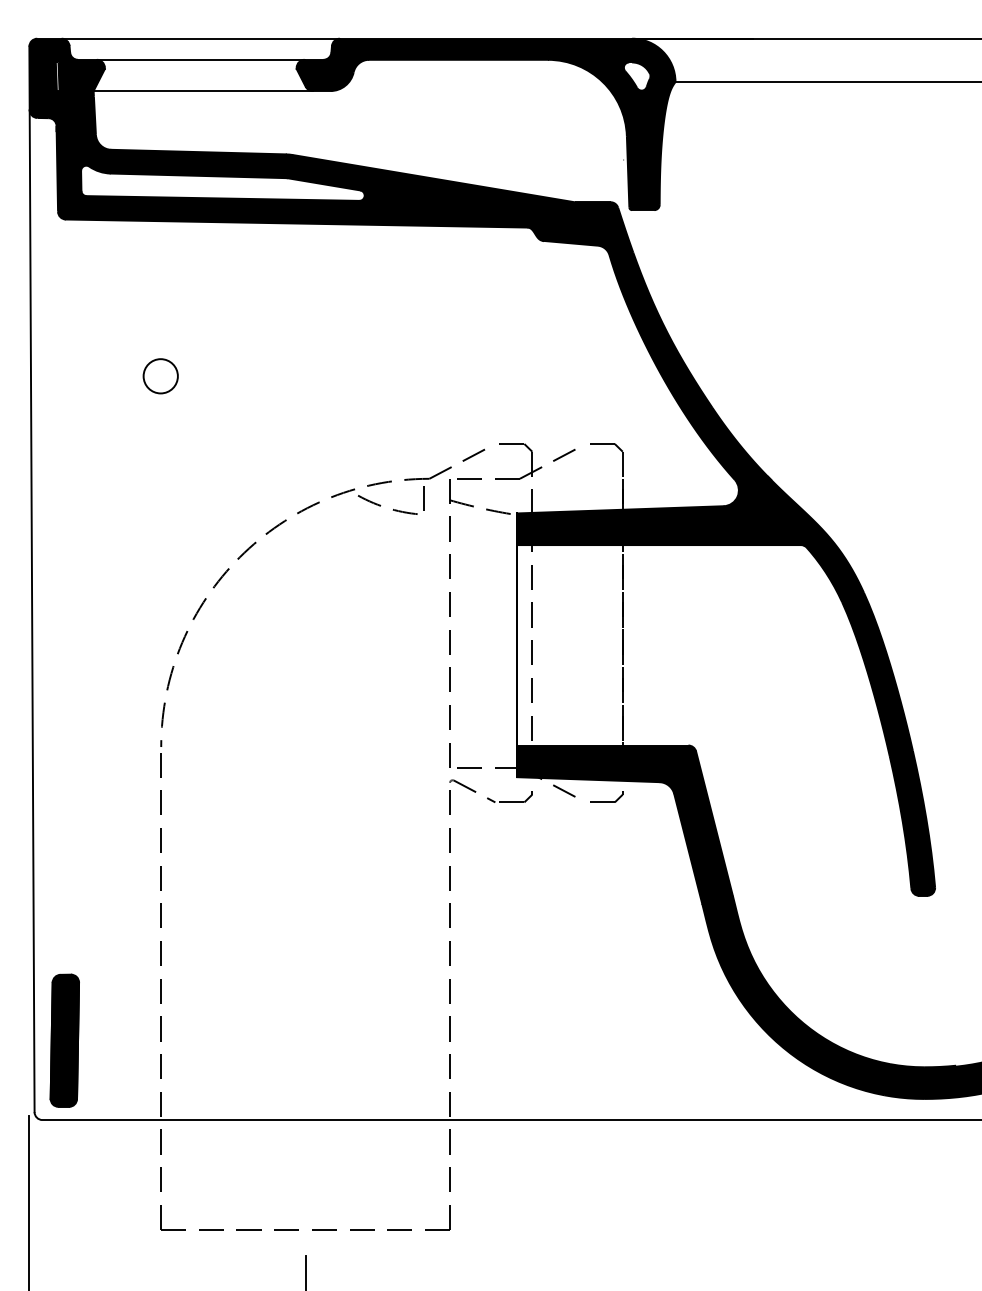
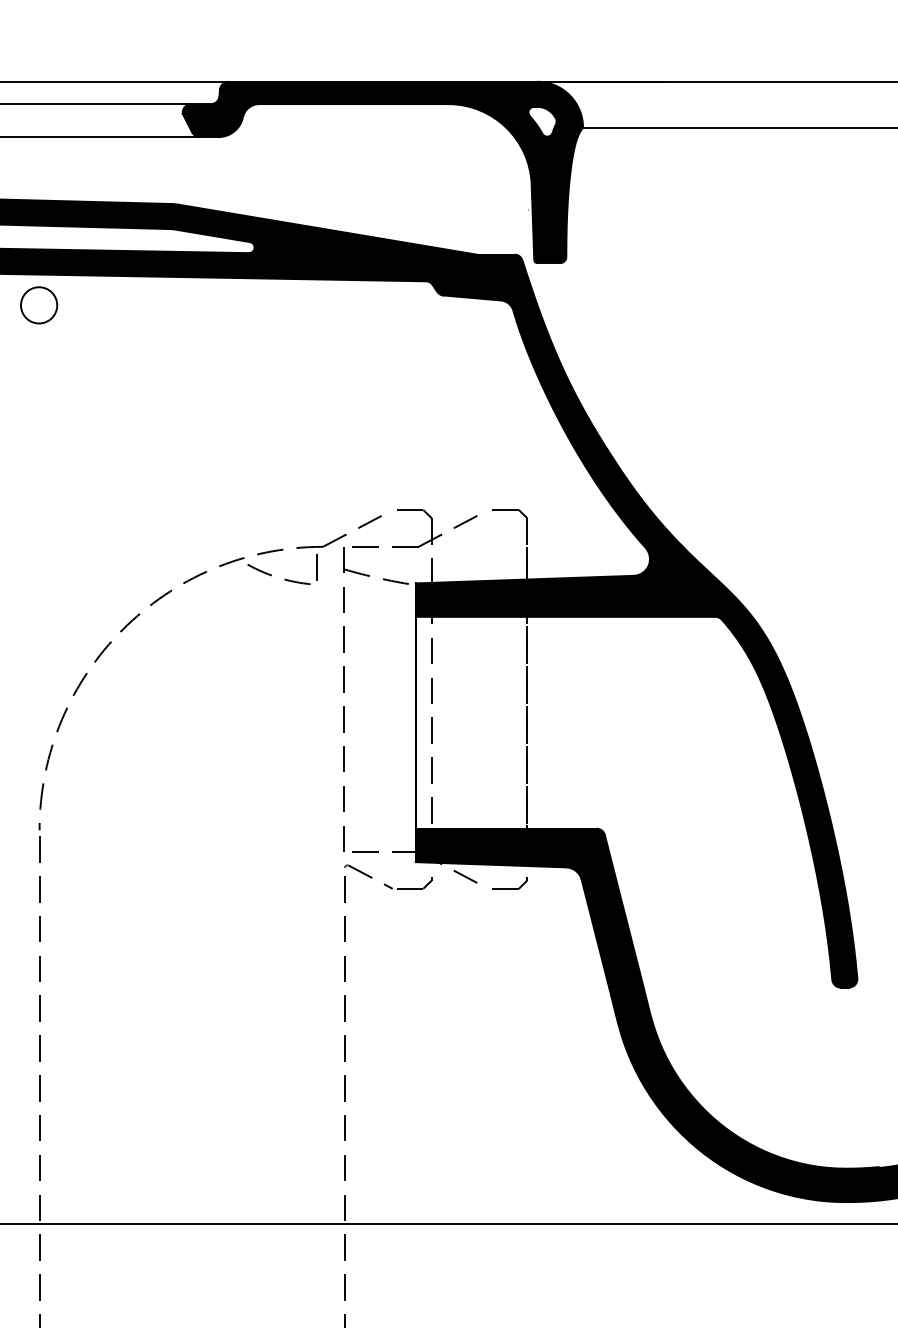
circle: (160, 376) -> (38, 305), moved

